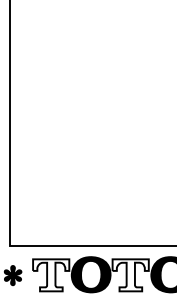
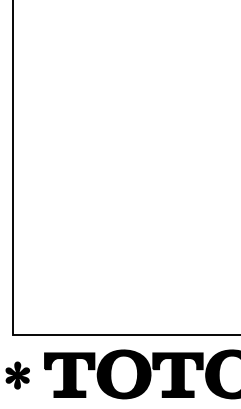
fill: (51, 275) -> (69, 375), added
fill: (130, 275) -> (177, 375), added

